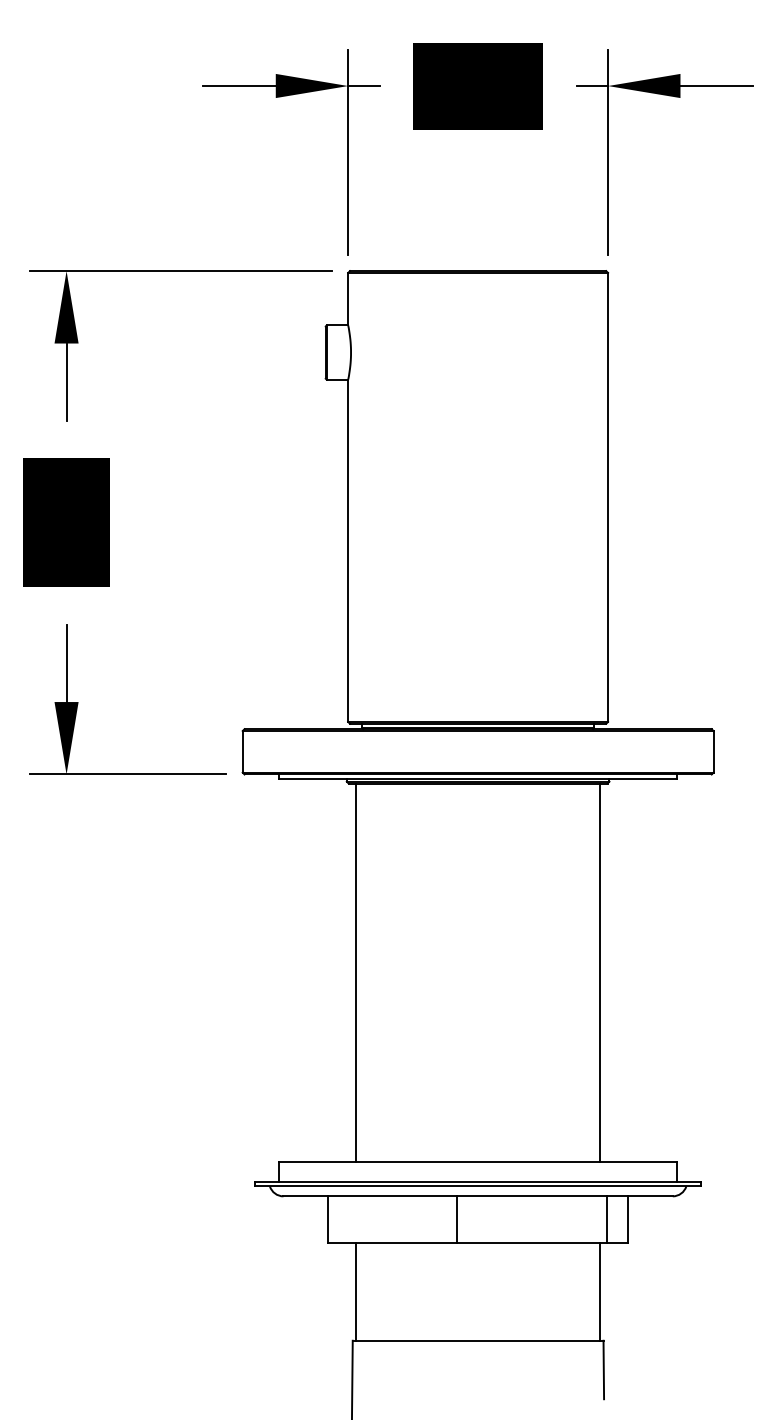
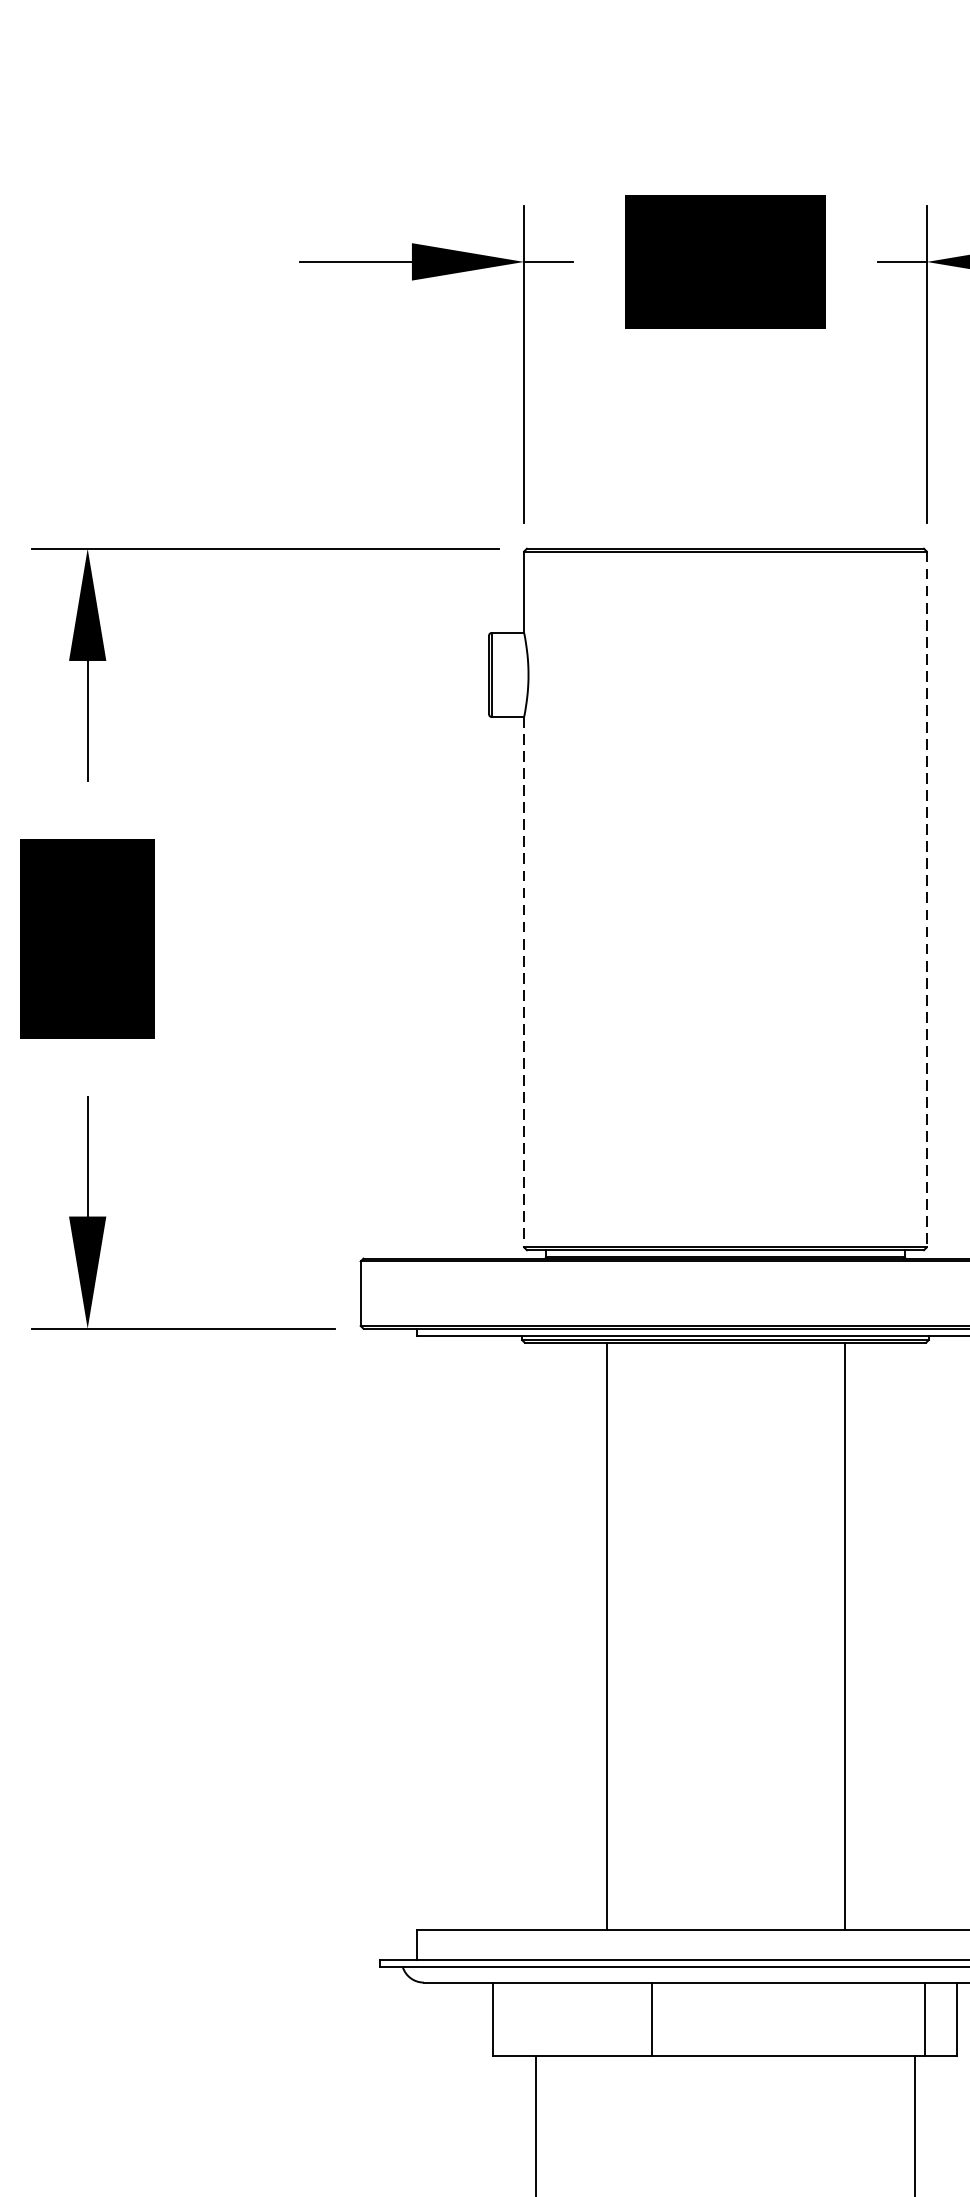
line: (608, 497) -> (927, 899), solid -> dashed
line: (348, 551) -> (524, 983), solid -> dashed
line: (355, 972) -> (606, 1635), moved
line: (600, 972) -> (845, 1635), moved
line: (456, 1219) -> (651, 2018), moved

